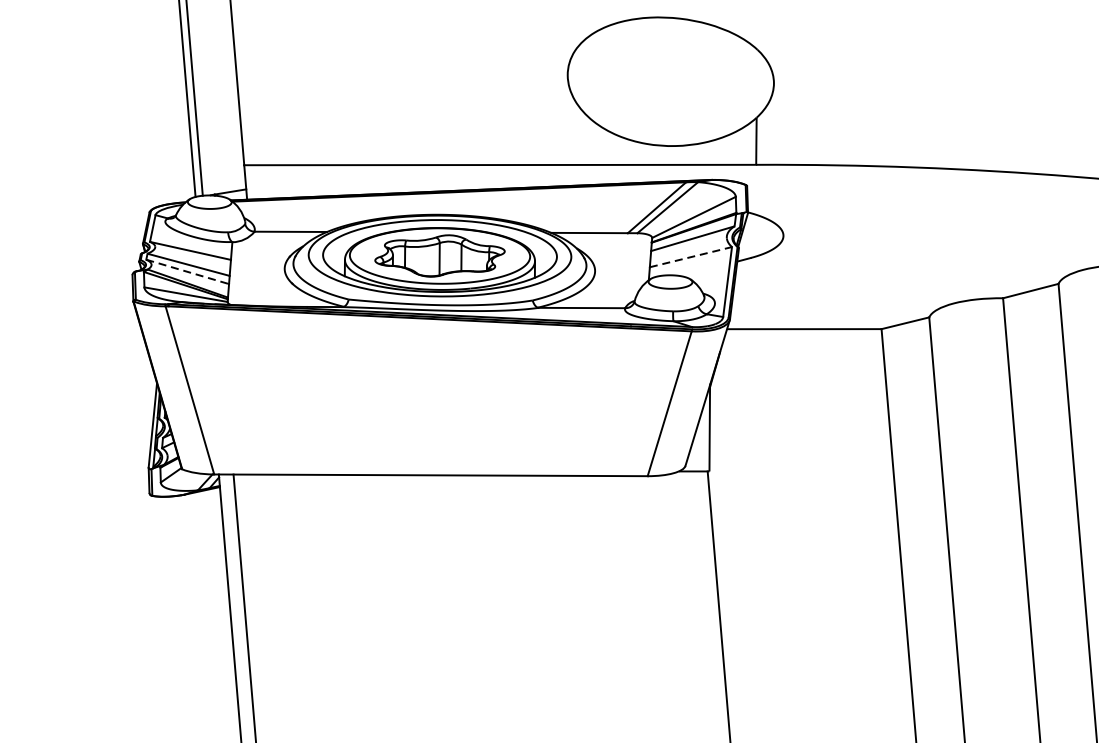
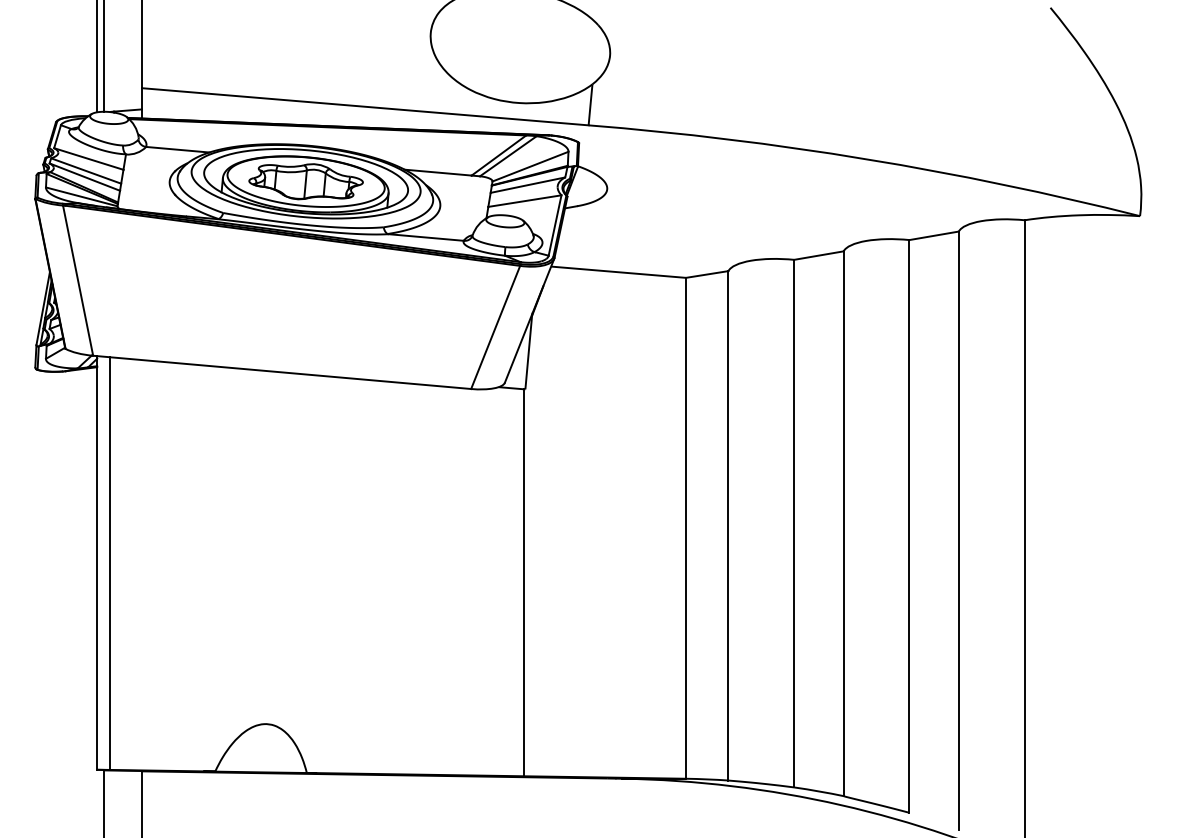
line: (691, 257) -> (525, 201), dashed -> solid
line: (187, 272) -> (84, 177), dashed -> solid

